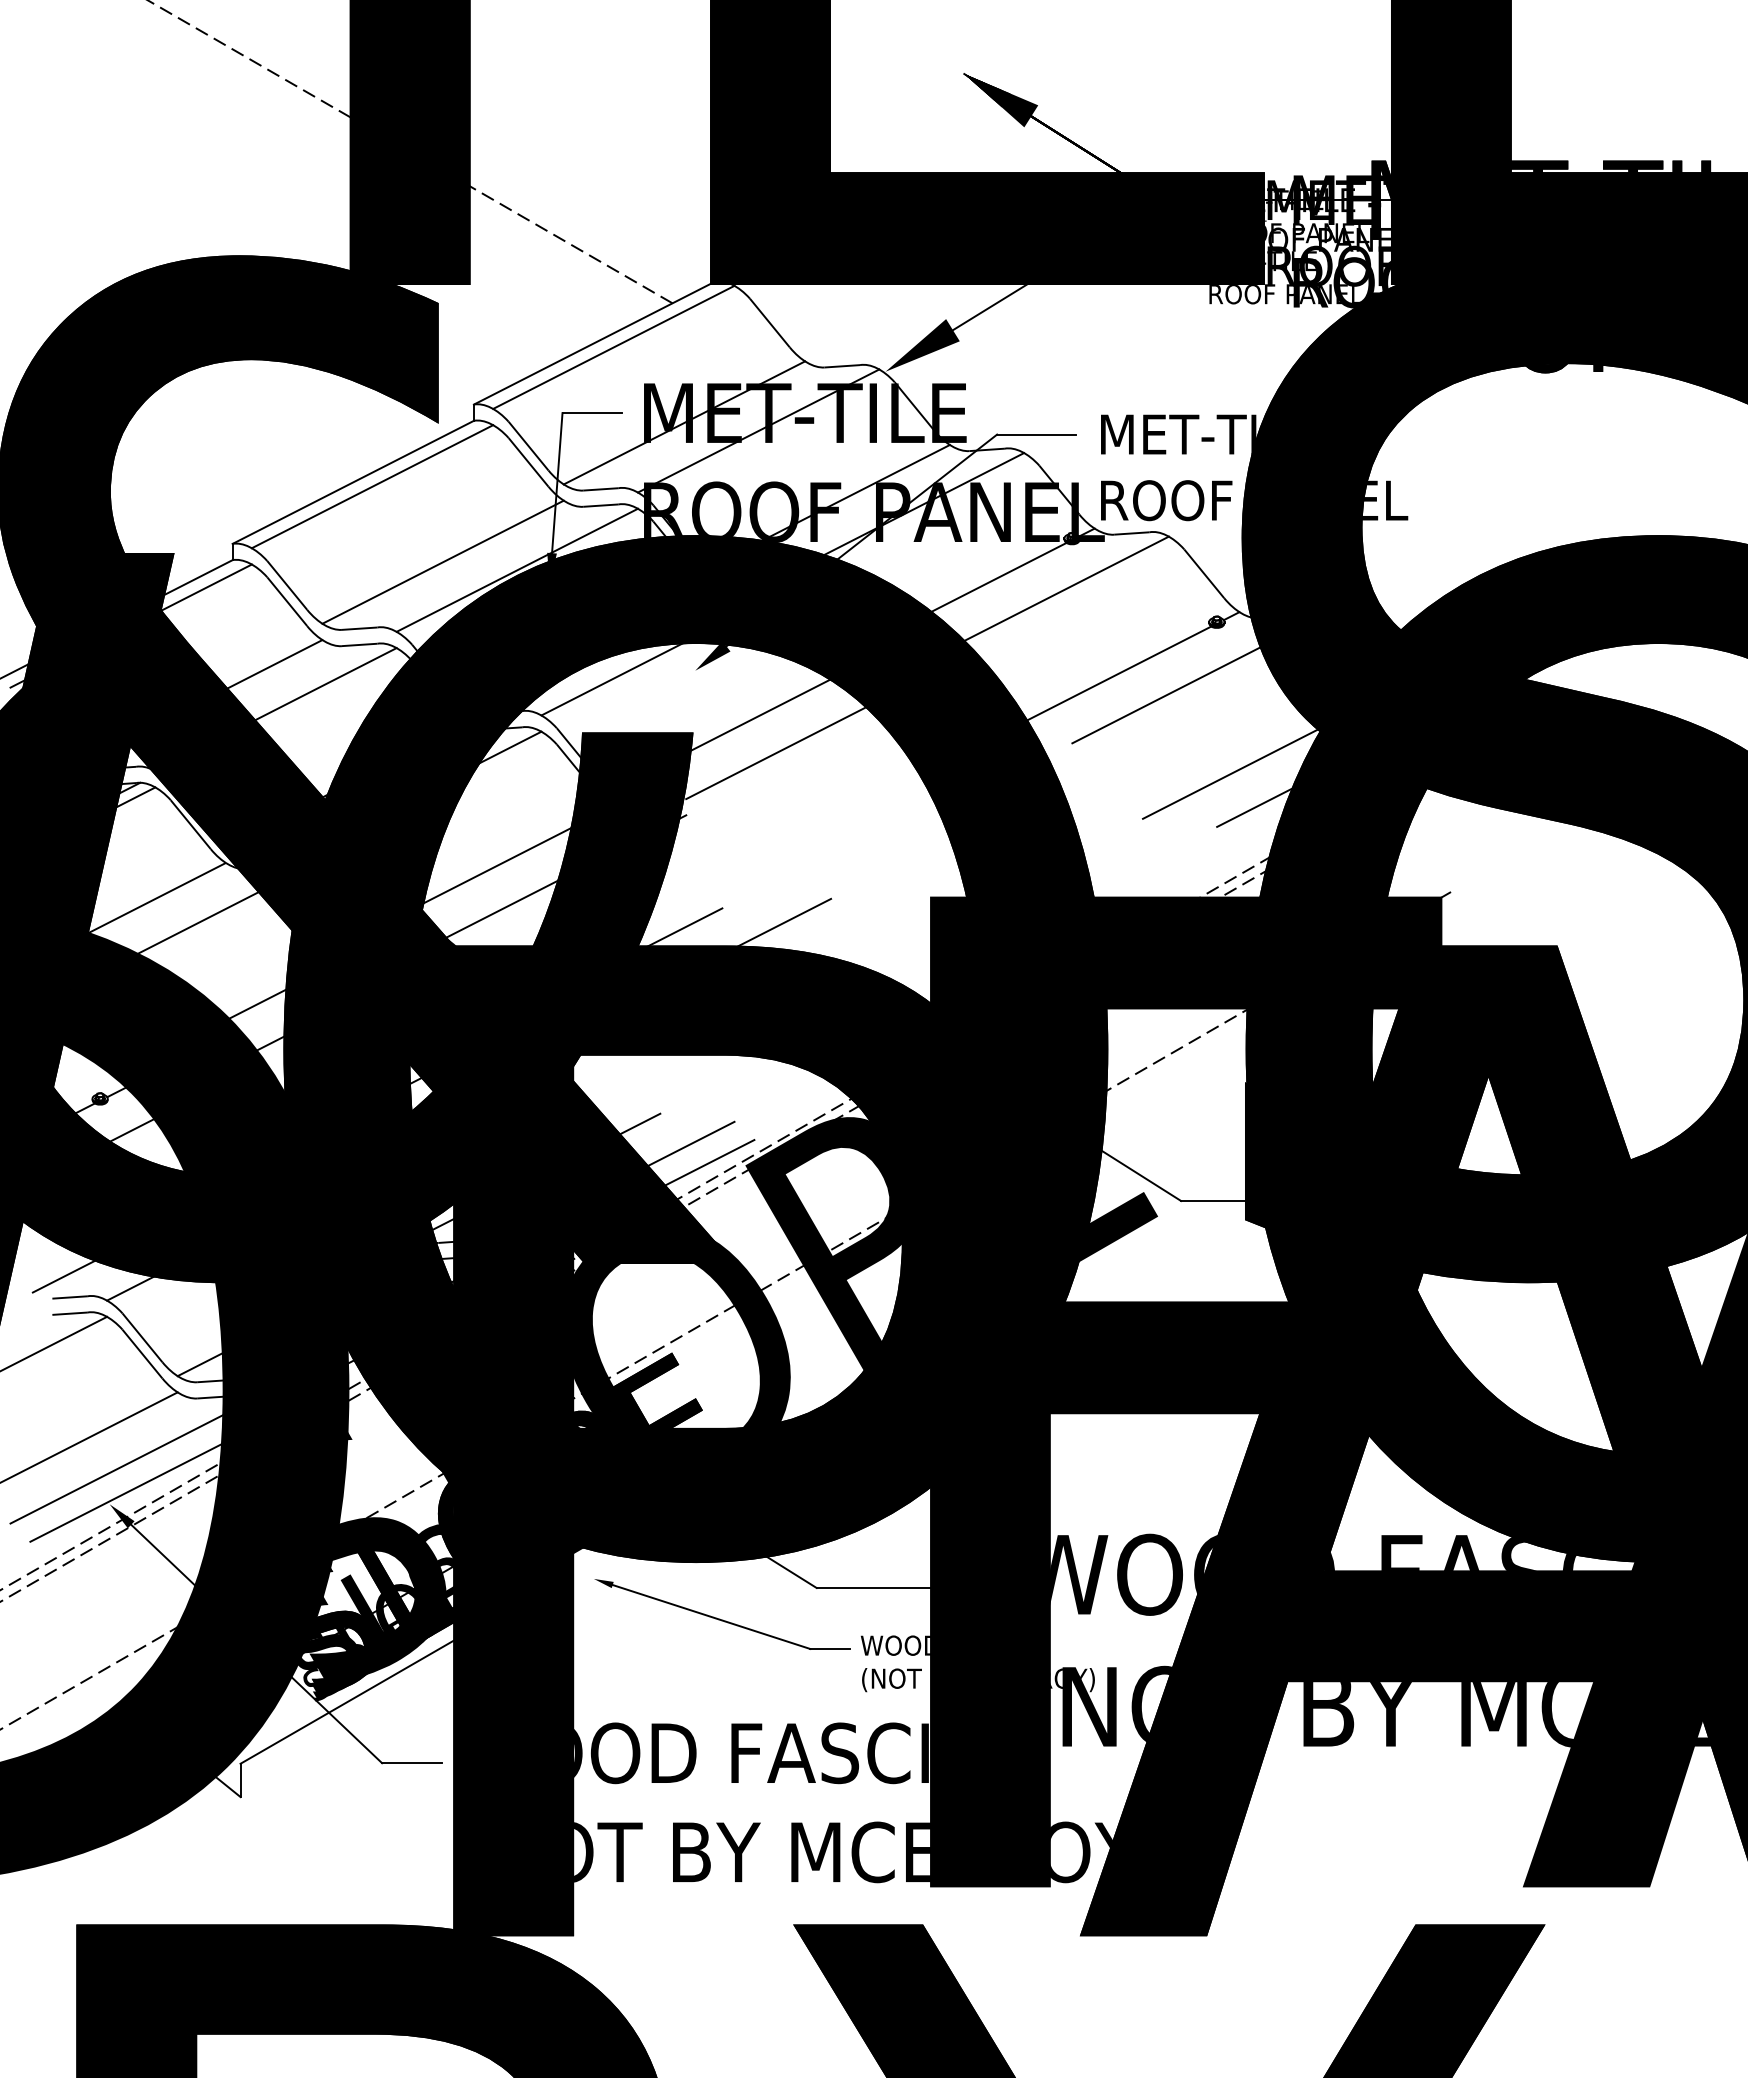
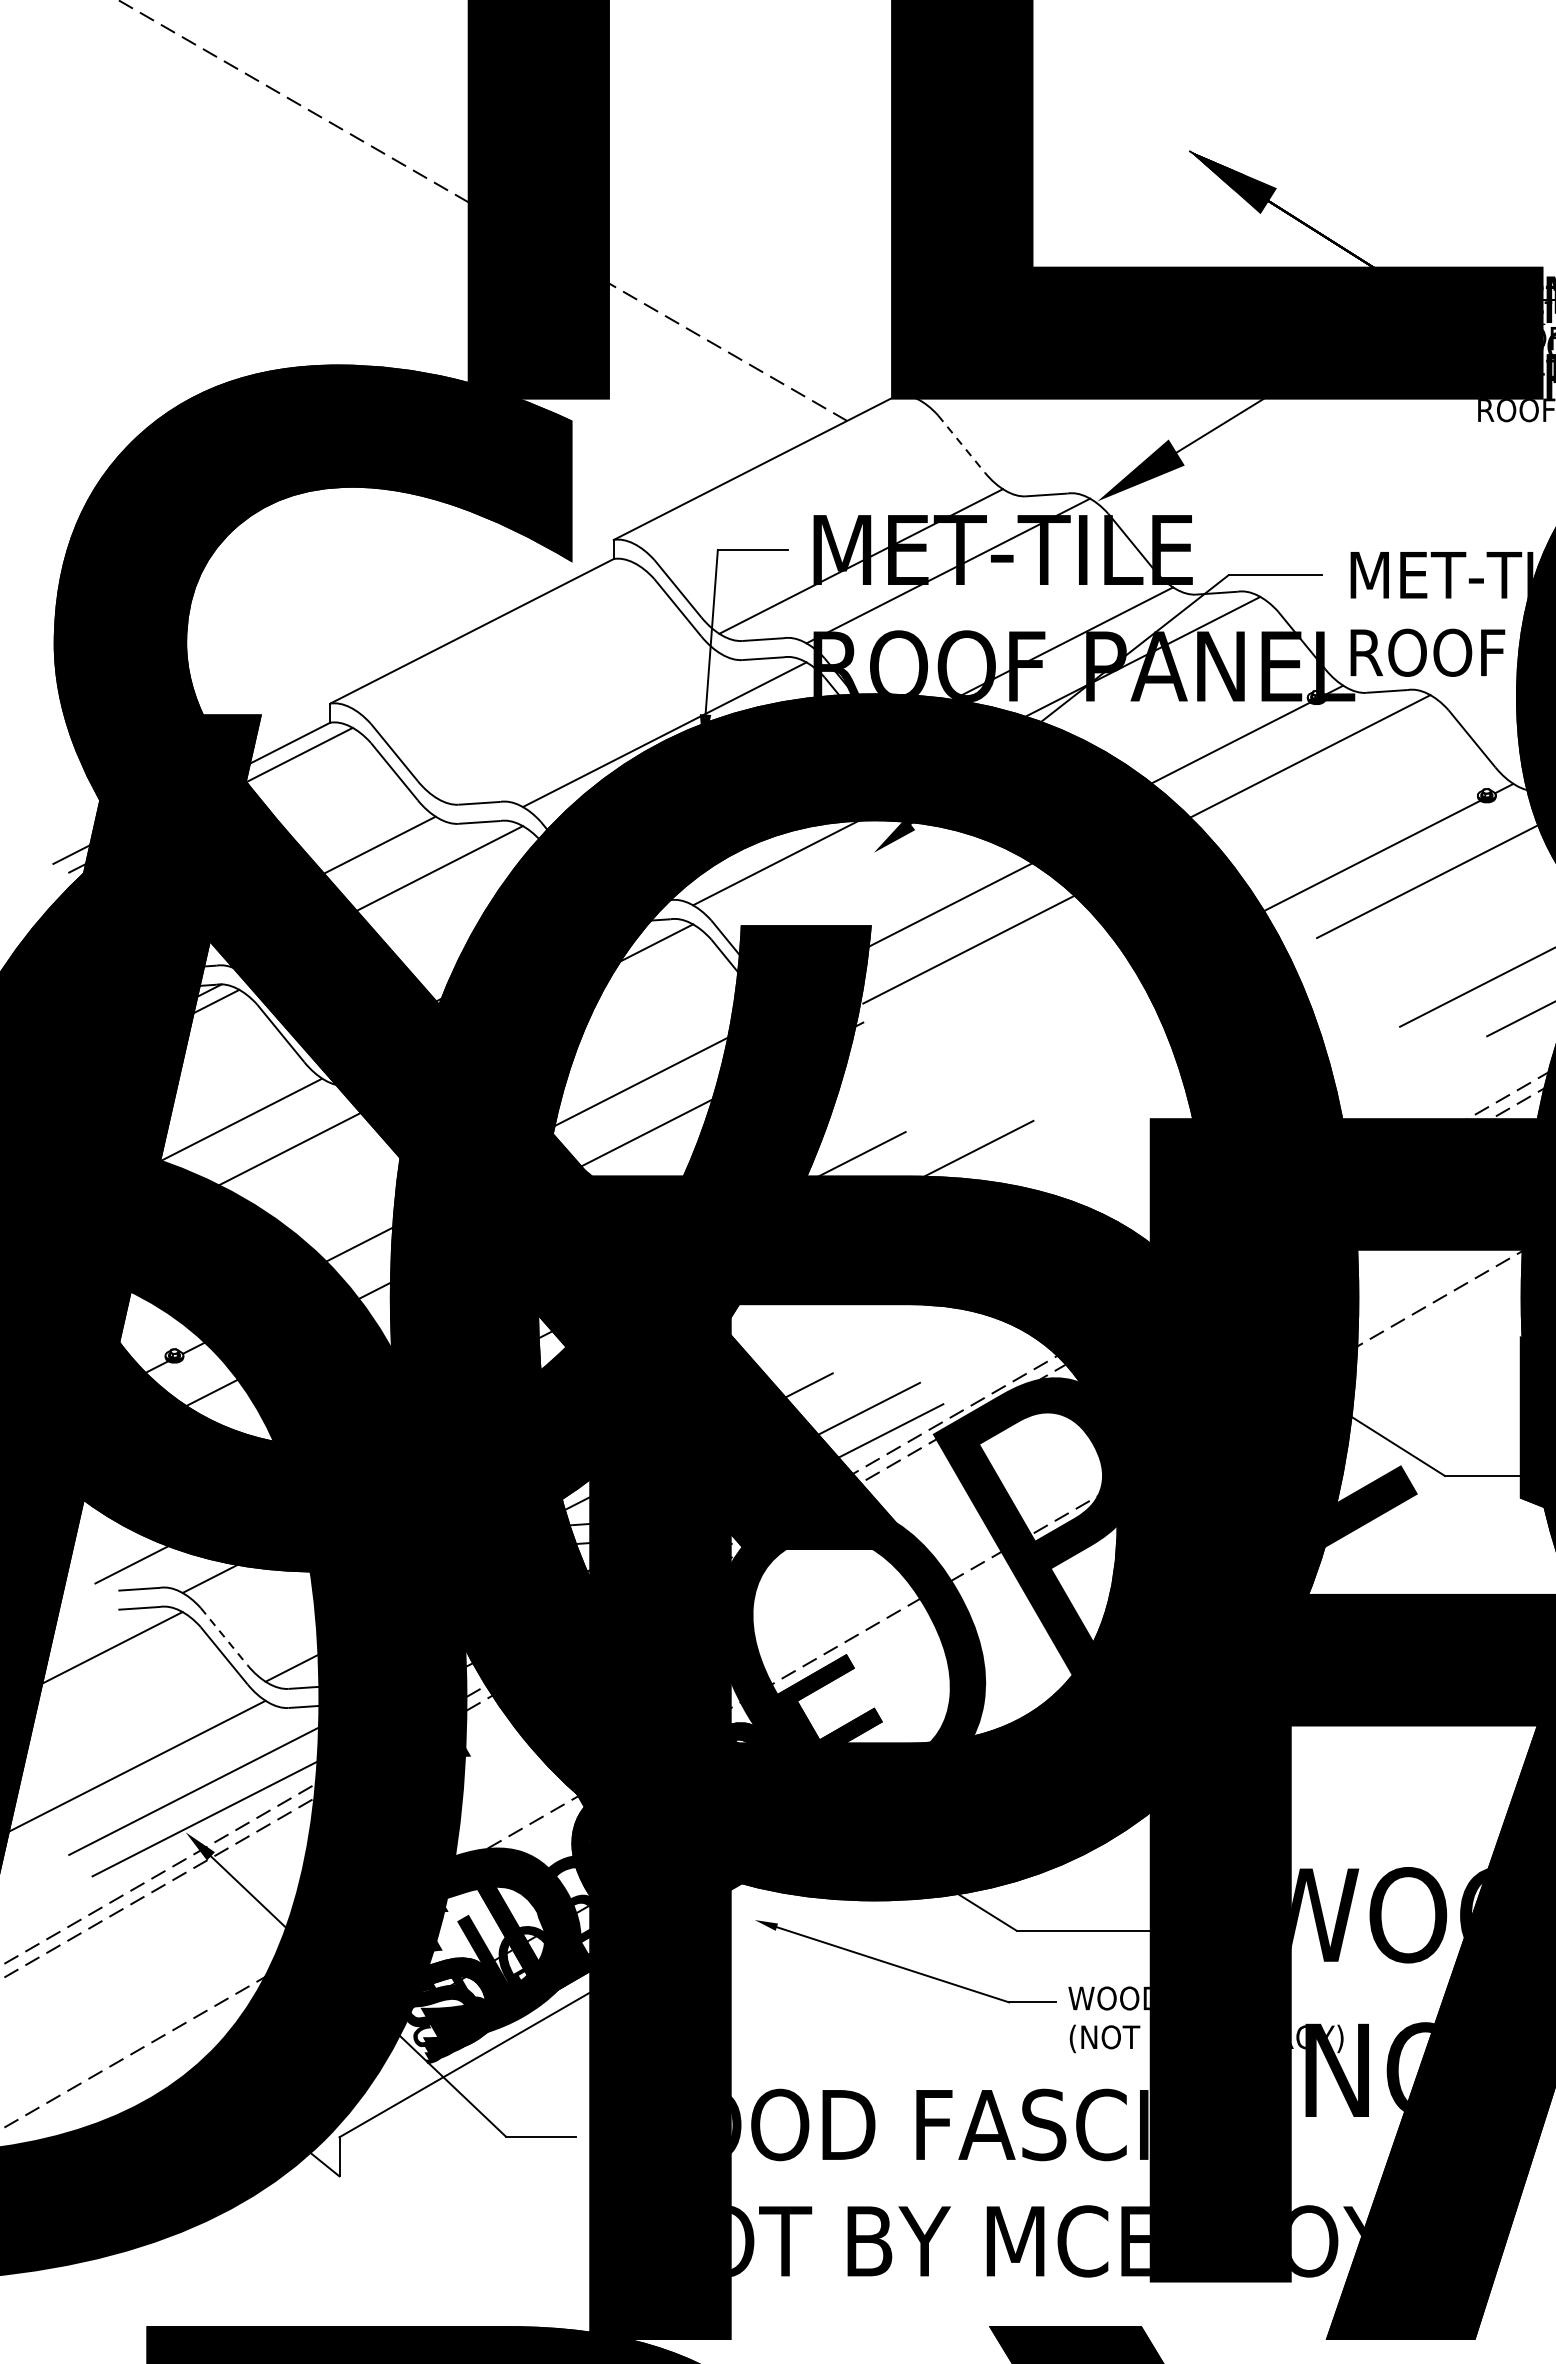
line: (769, 323) -> (961, 444), solid -> dashed
line: (613, 346) -> (777, 471), removed
line: (372, 486) -> (494, 636), removed
line: (442, 561) -> (576, 724), removed
line: (142, 1337) -> (224, 1636), solid -> dashed

